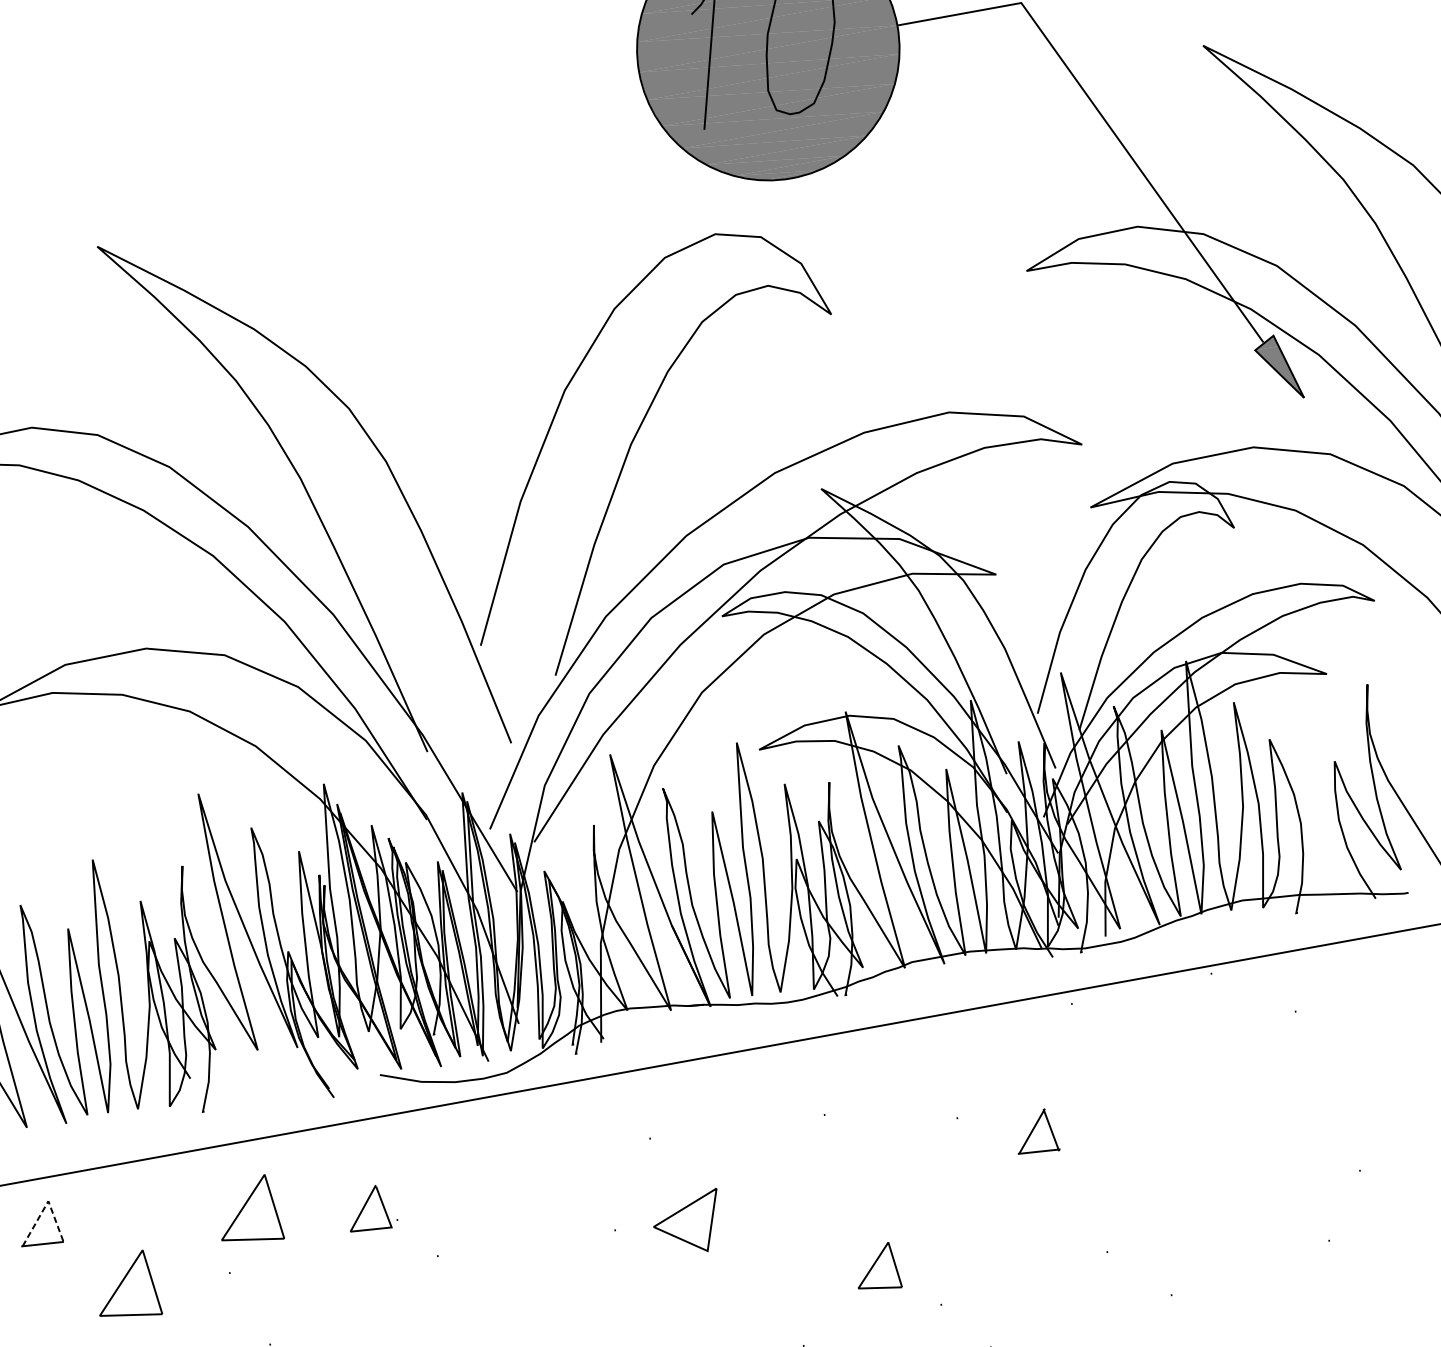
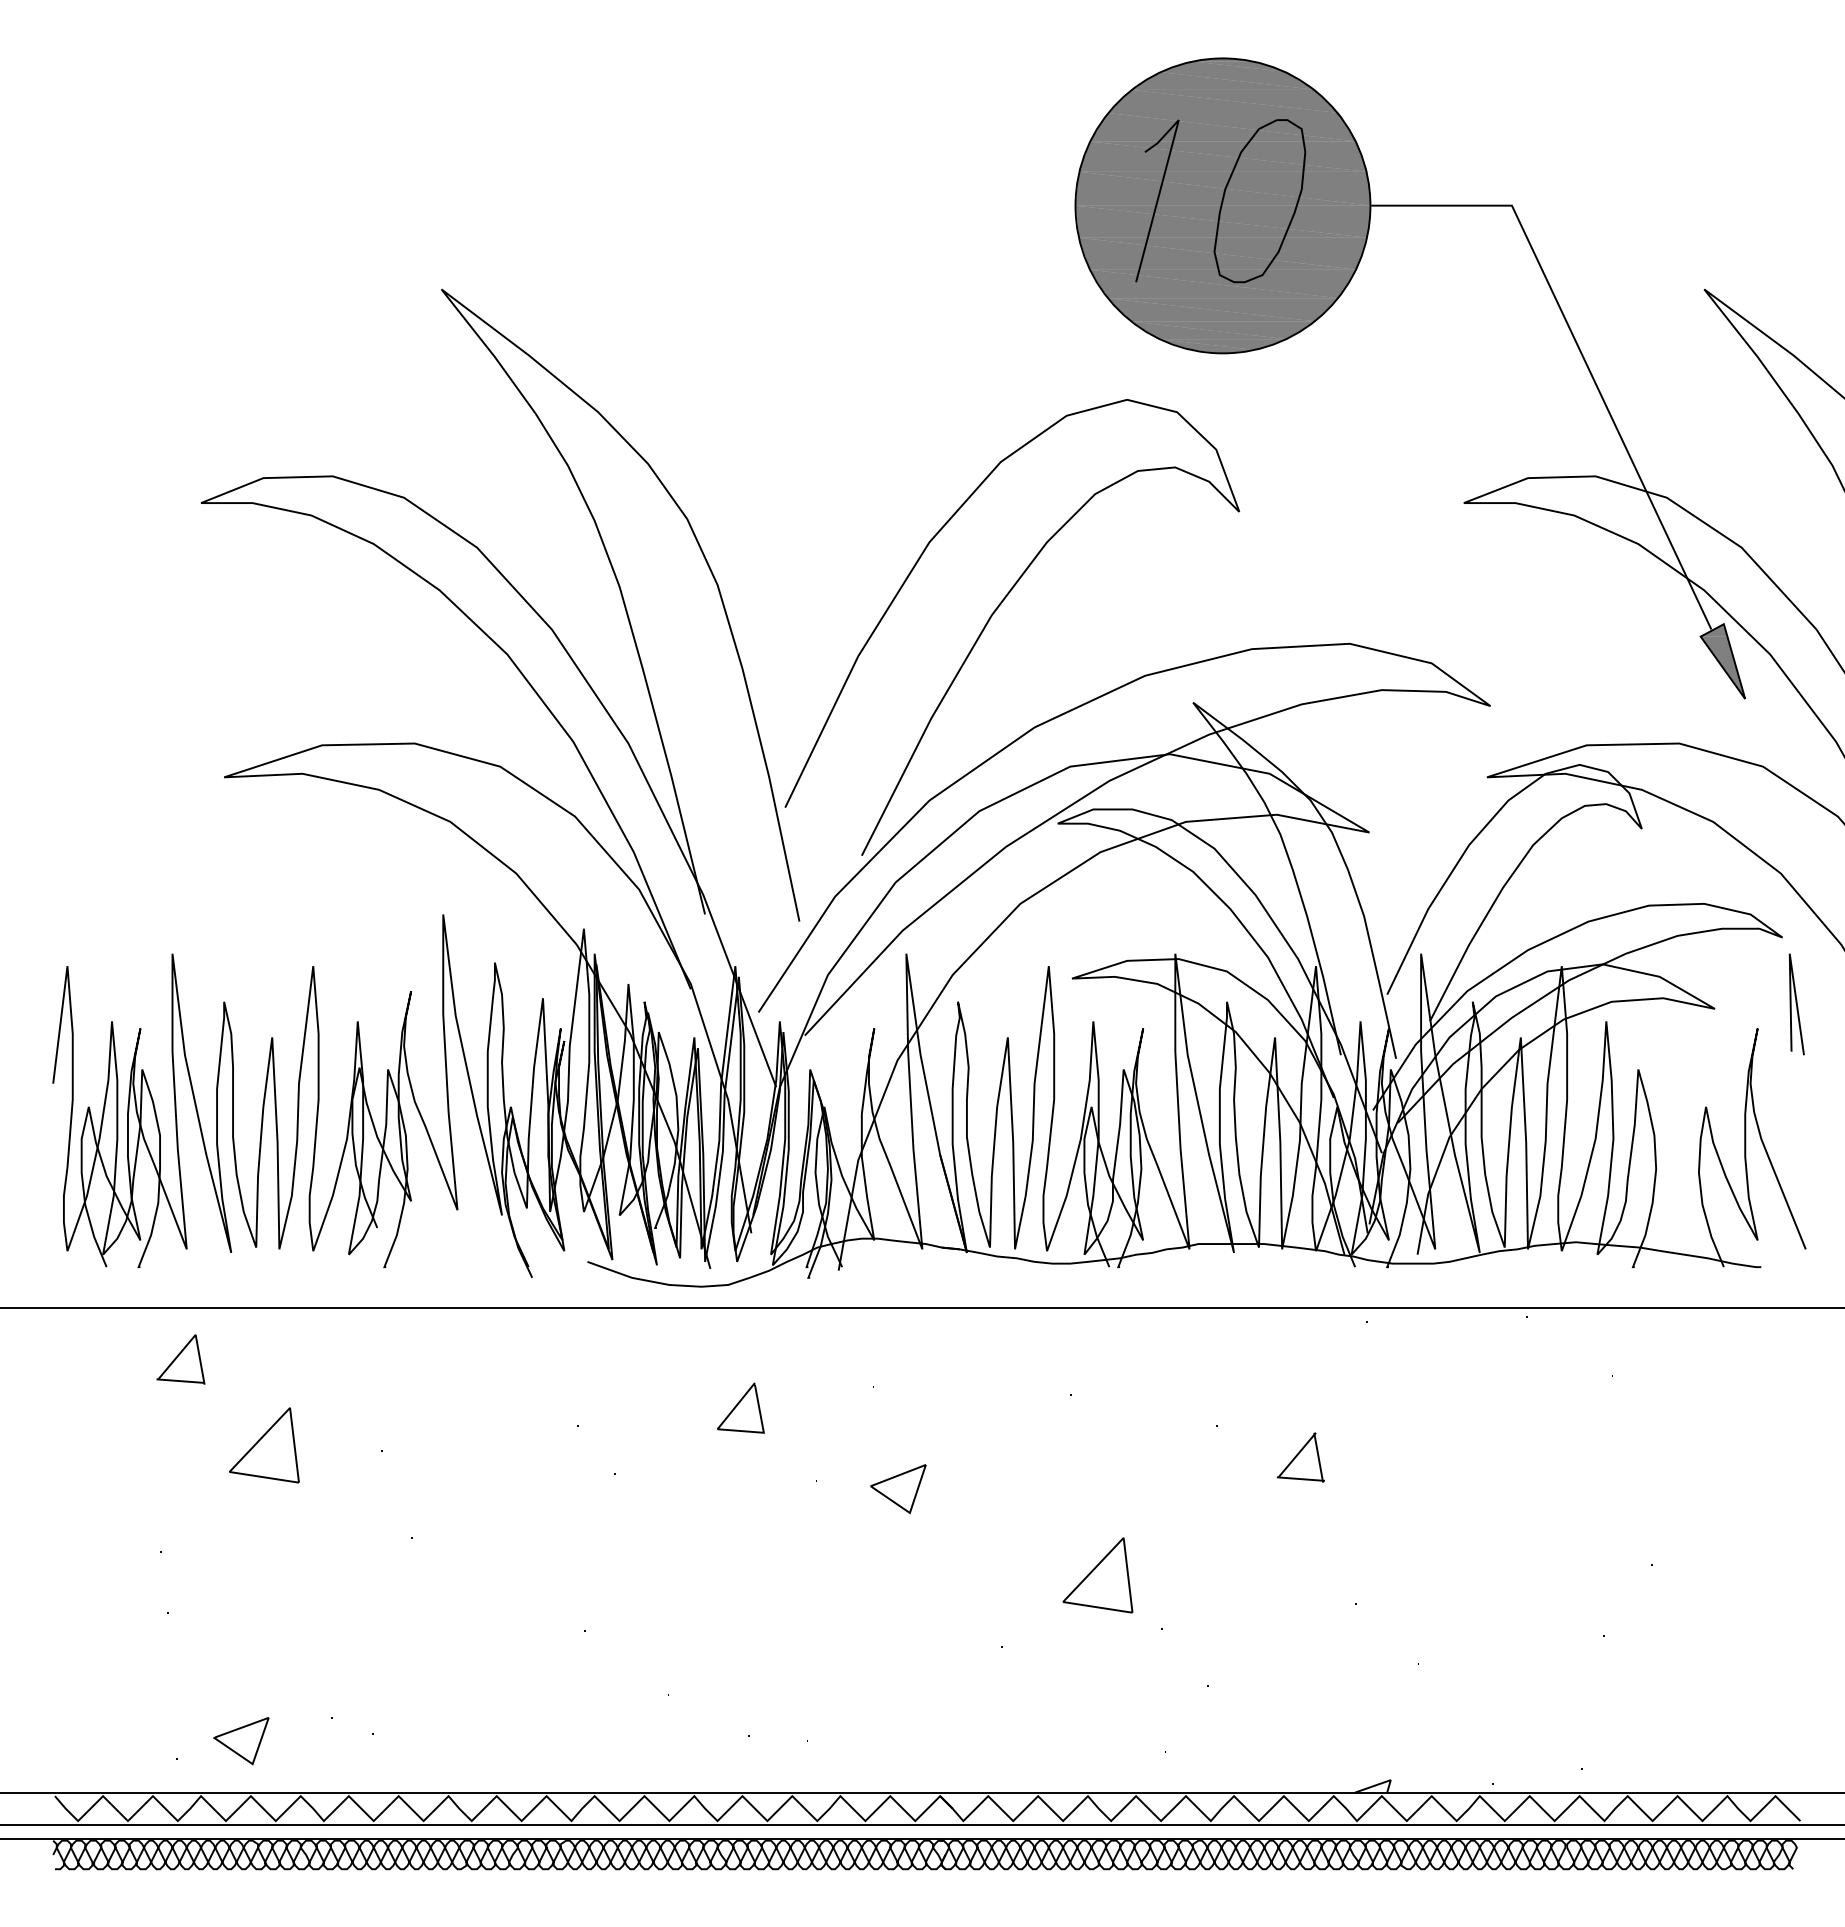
line: (1397, 657) -> (1796, 1004), added
line: (46, 1203) -> (193, 1337), dashed -> solid
line: (364, 1208) -> (737, 1406), moved
part: (248, 1211) -> (414, 1386), removed
part: (688, 1224) -> (898, 1489), size x0.71
part: (876, 1268) -> (1097, 1575), size x1.43

